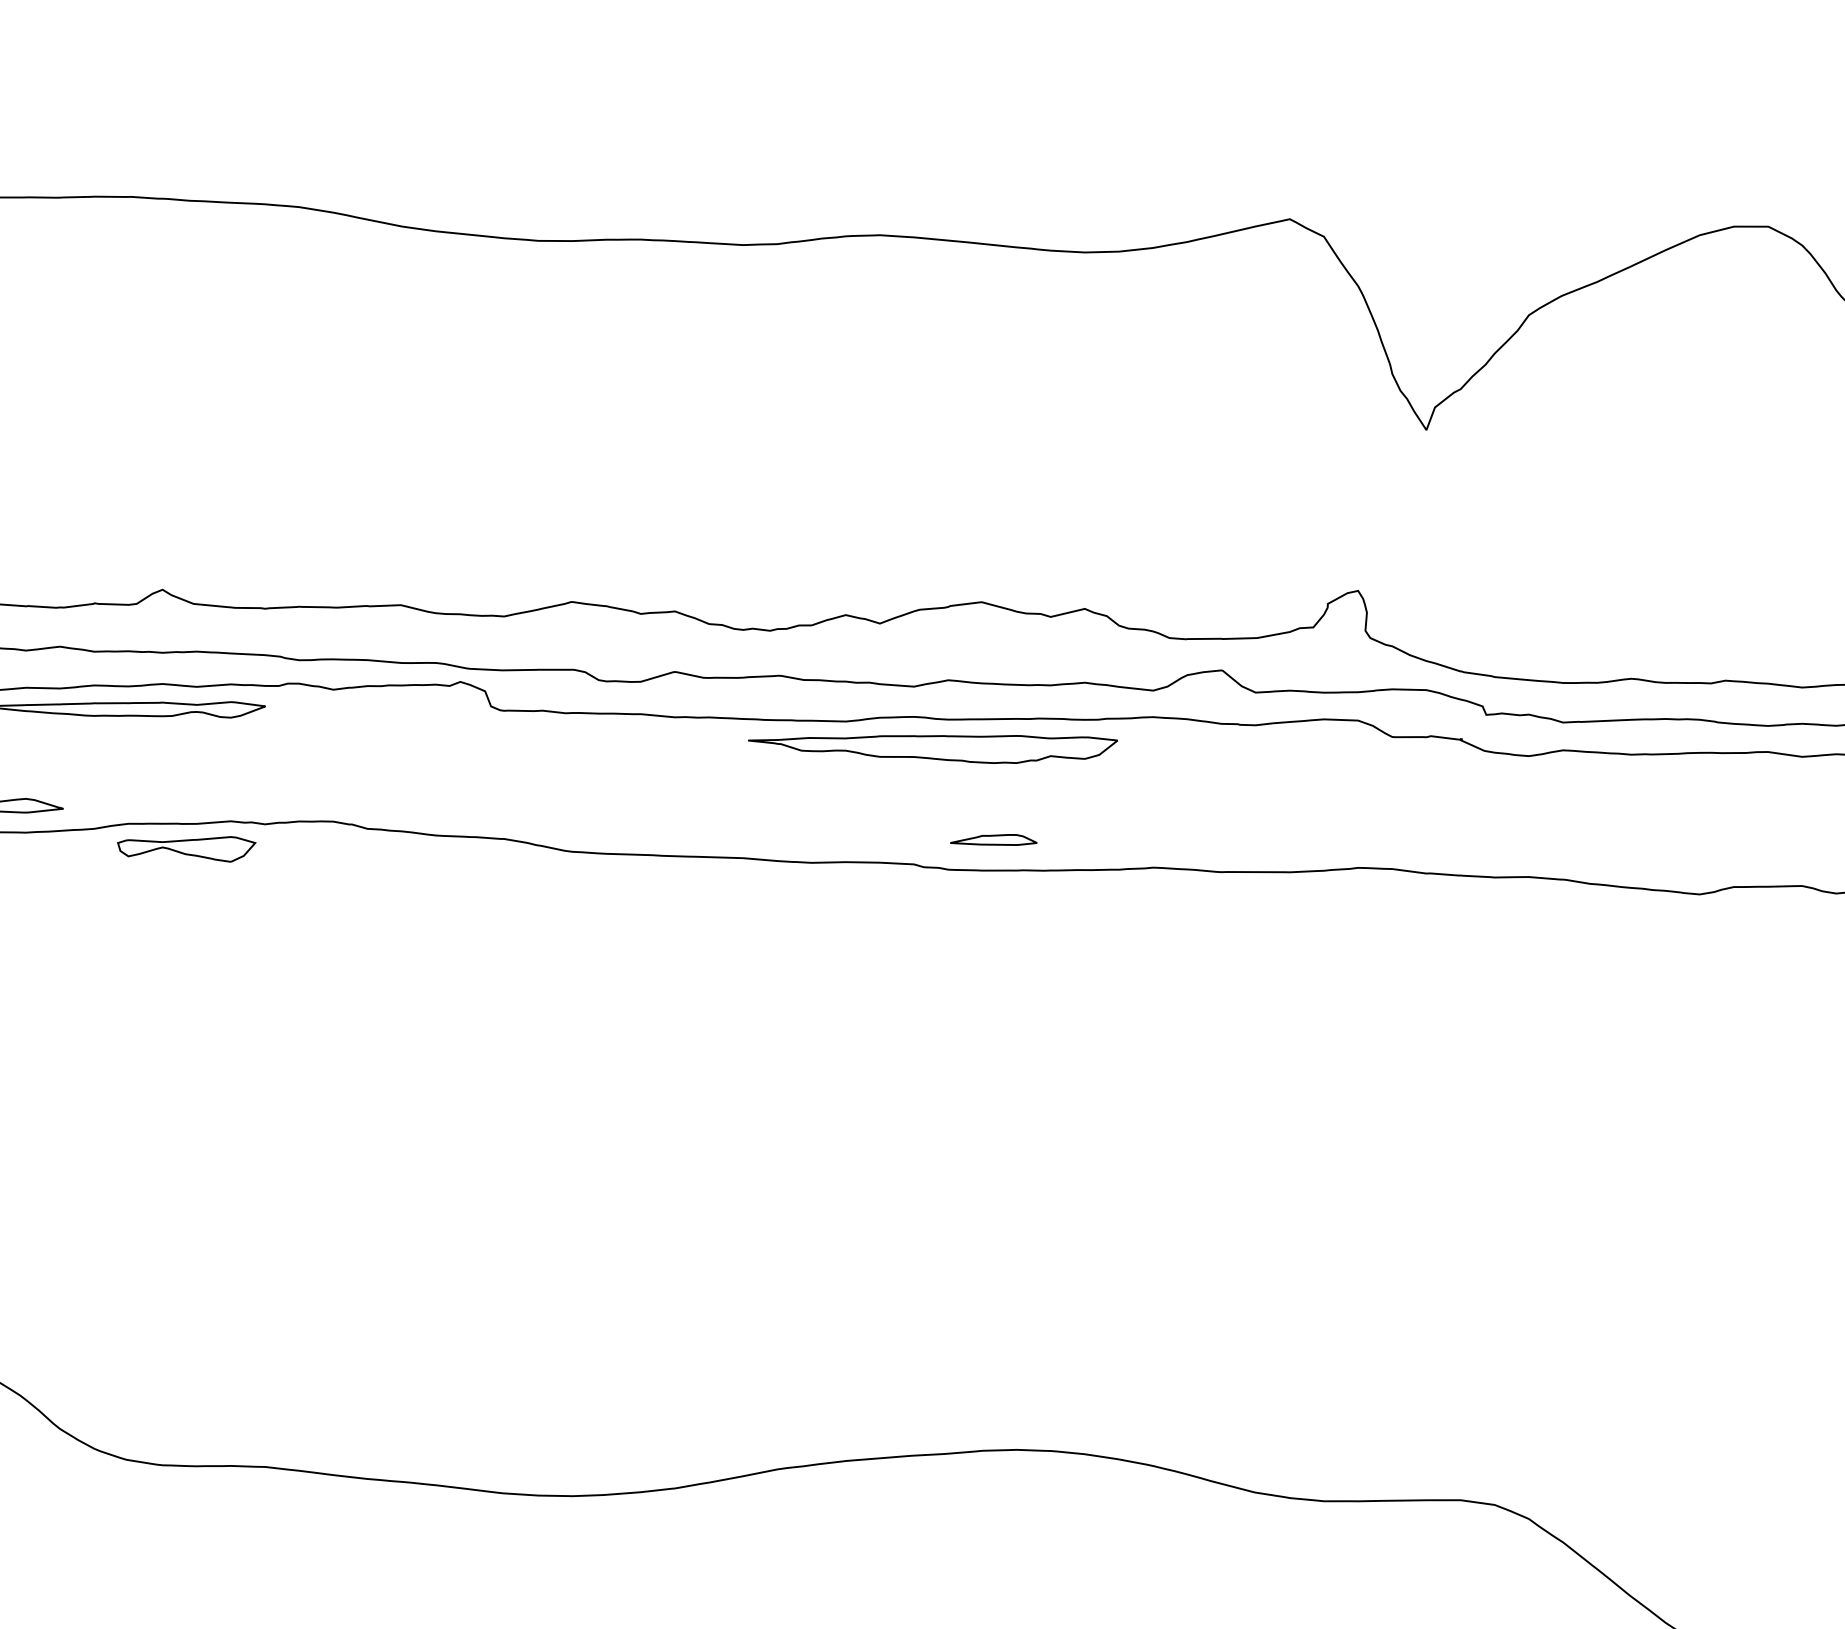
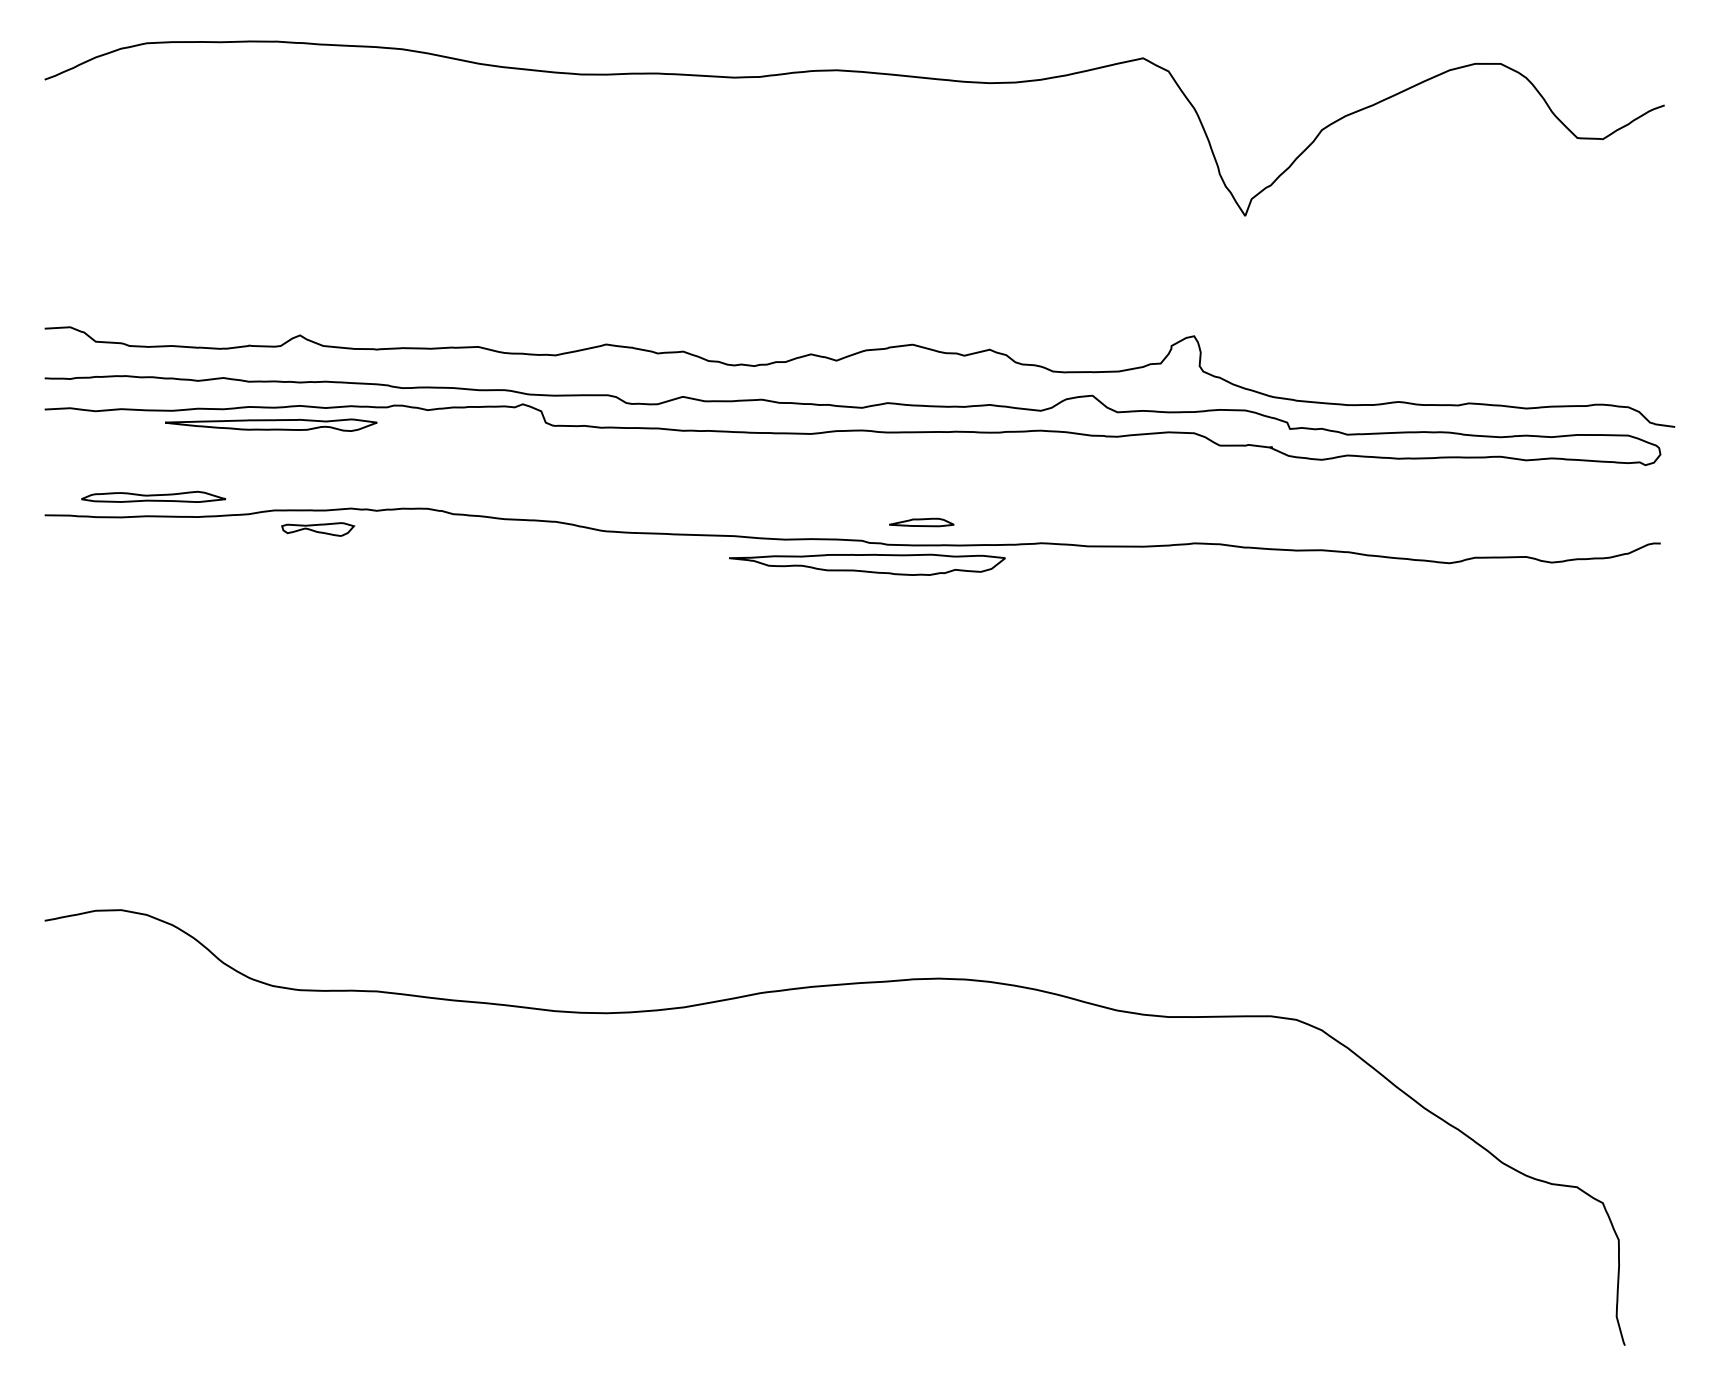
part: (933, 749) -> (867, 564), moved
part: (185, 849) -> (317, 529), size x0.7

